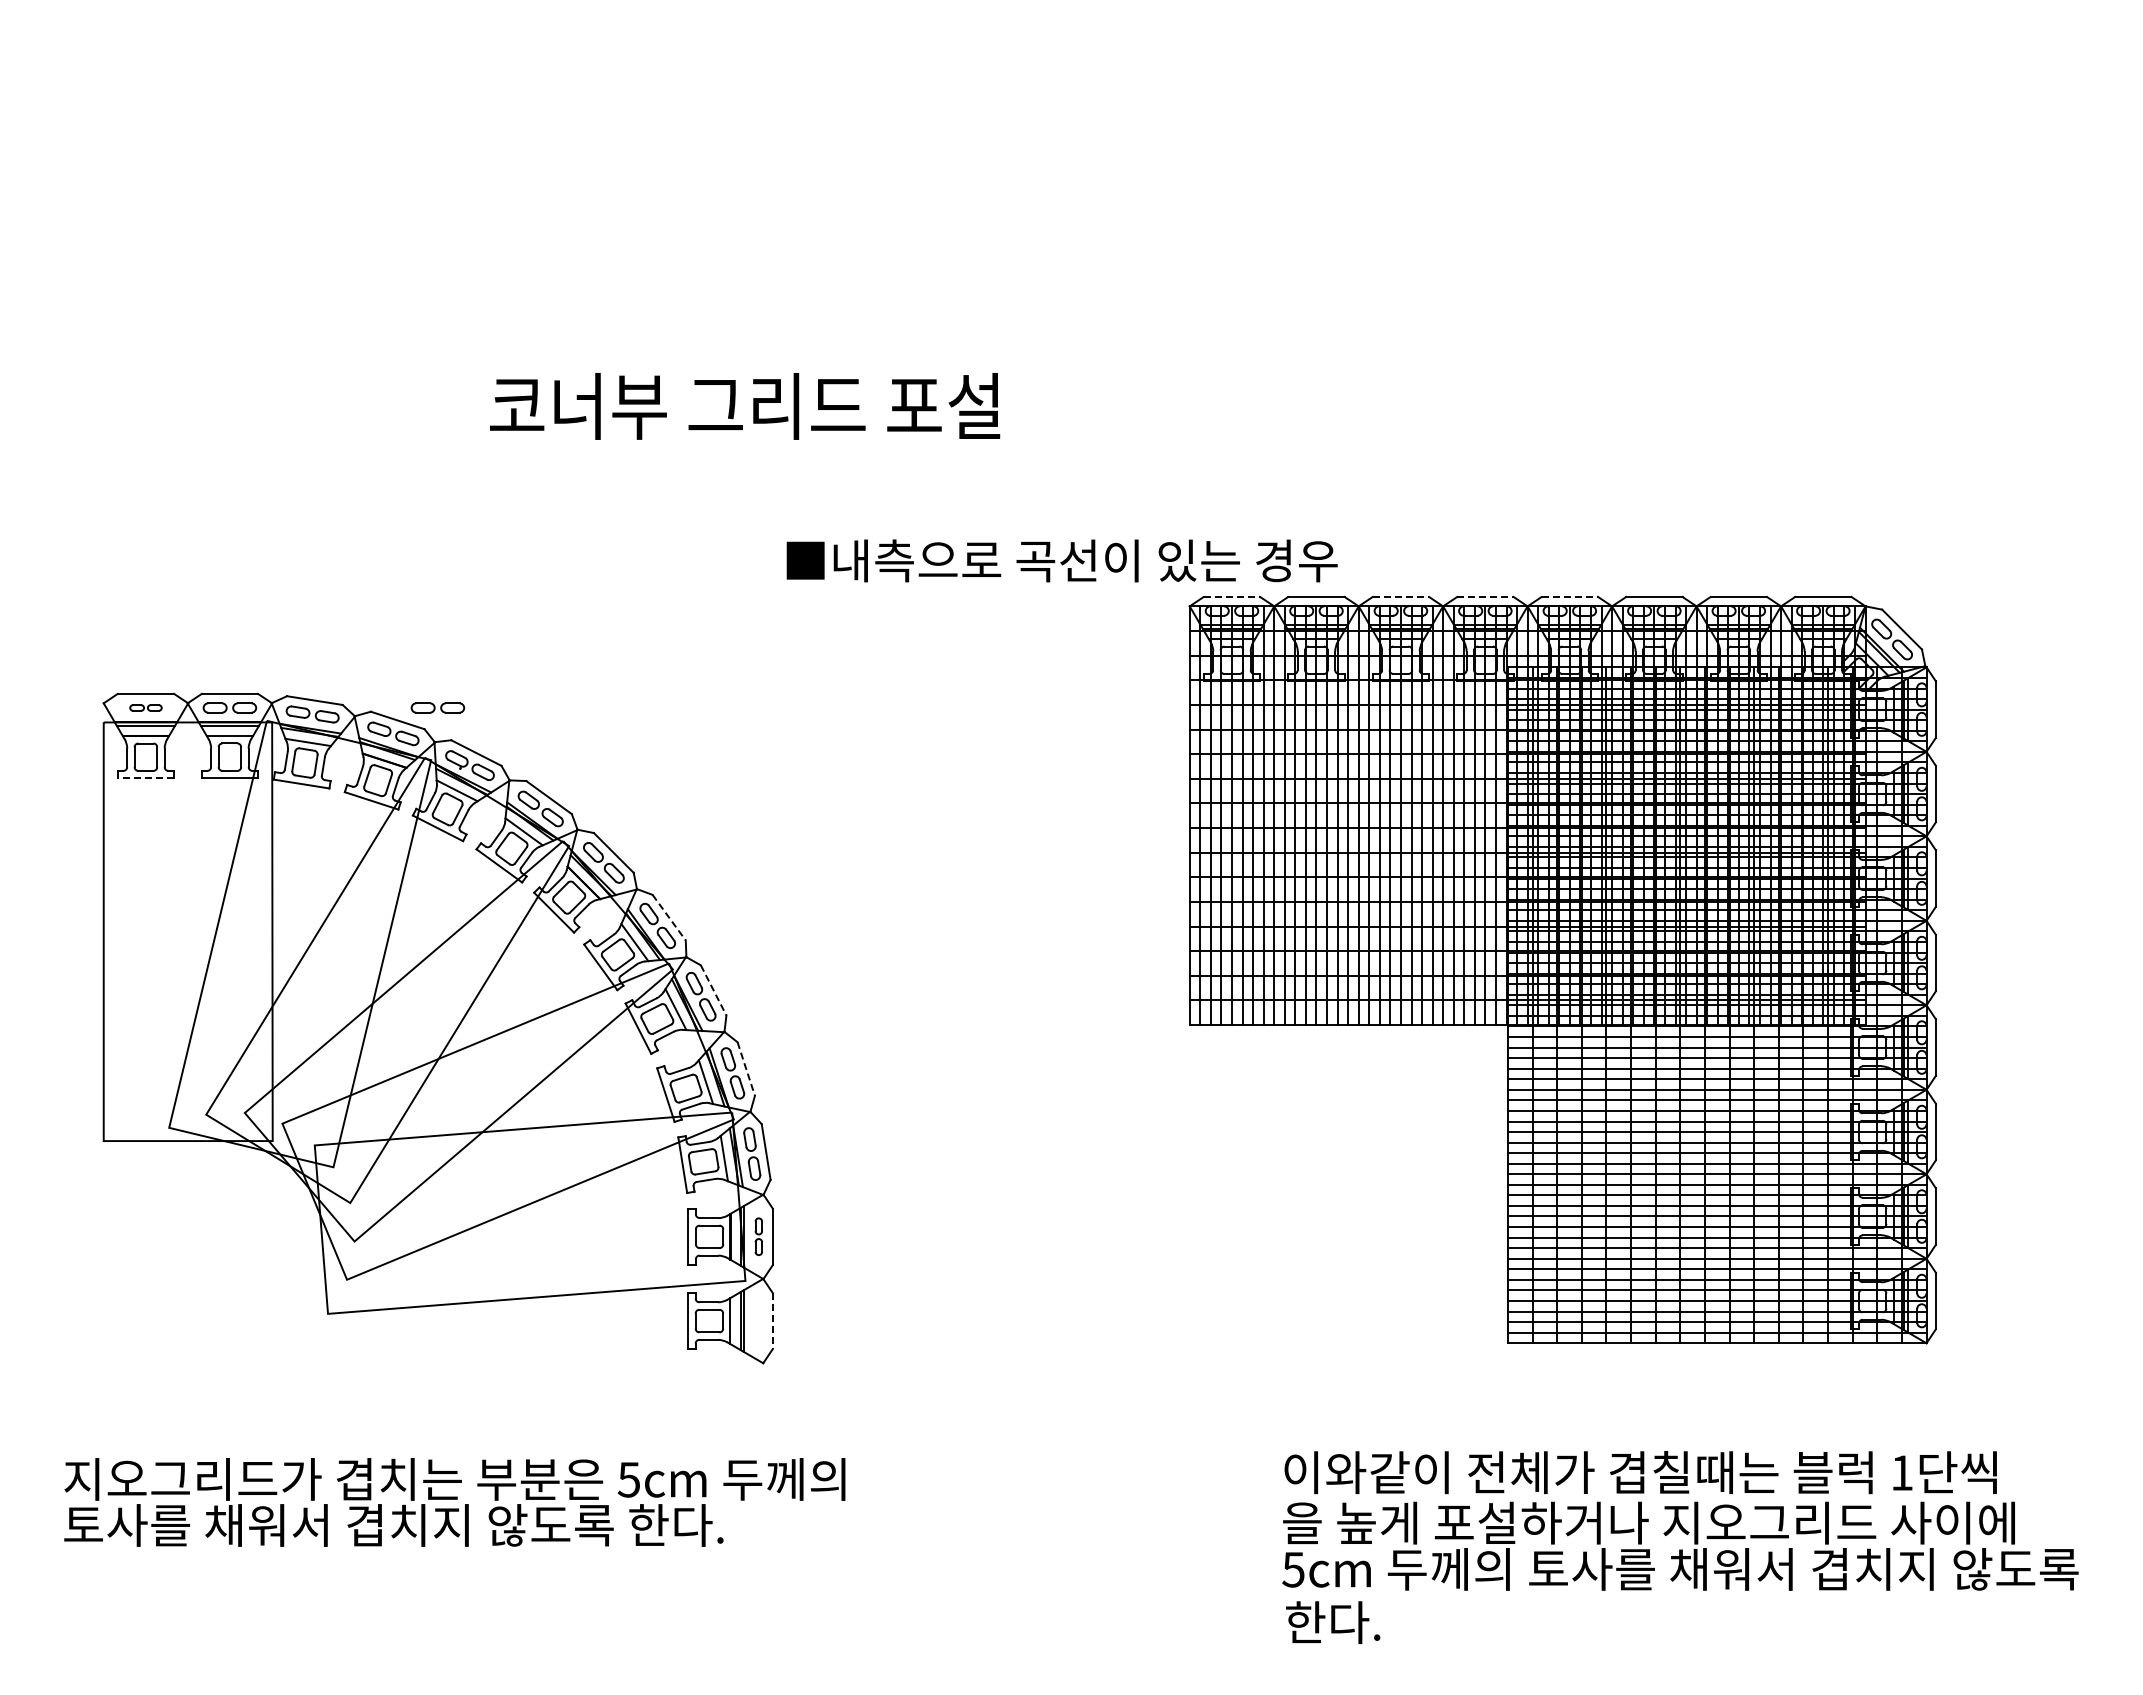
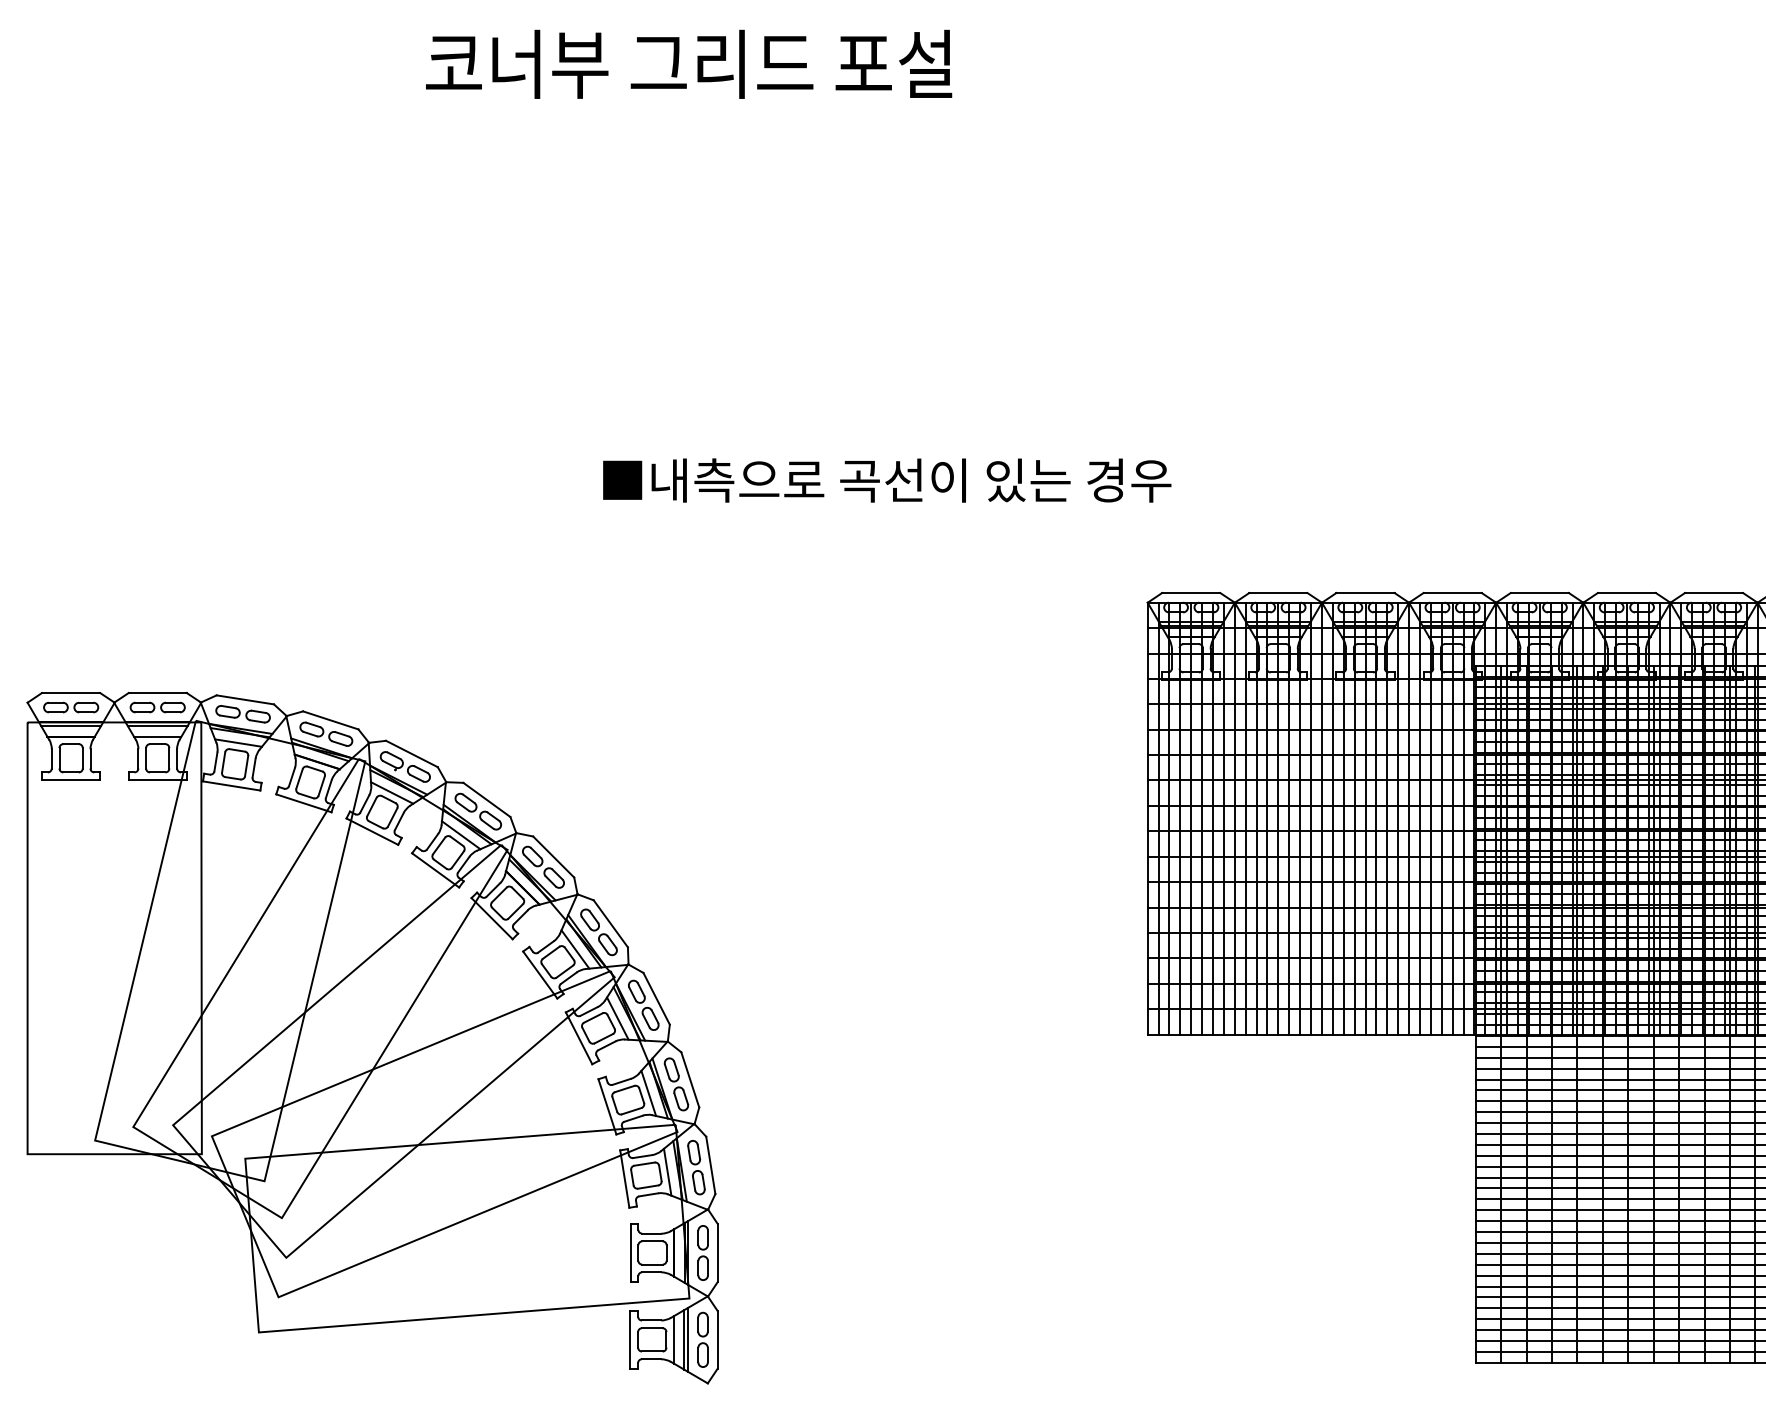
text: (745, 406) -> (689, 64), moved
text: (1061, 560) -> (886, 480), moved
line: (1232, 596) -> (1191, 592), dashed -> solid
line: (1401, 596) -> (1366, 592), dashed -> solid
line: (1485, 596) -> (1452, 592), dashed -> solid
line: (1570, 596) -> (1540, 592), dashed -> solid
part: (145, 707) -> (70, 707), size x1.67
part: (437, 707) -> (371, 707), removed
line: (145, 778) -> (70, 780), dashed -> solid
line: (669, 918) -> (611, 924), dashed -> solid
line: (713, 990) -> (656, 998), dashed -> solid
line: (746, 1069) -> (690, 1080), dashed -> solid
part: (758, 1236) -> (702, 1252), size x1.43
part: (758, 1320) -> (702, 1339), added
line: (772, 1321) -> (717, 1340), dashed -> solid

